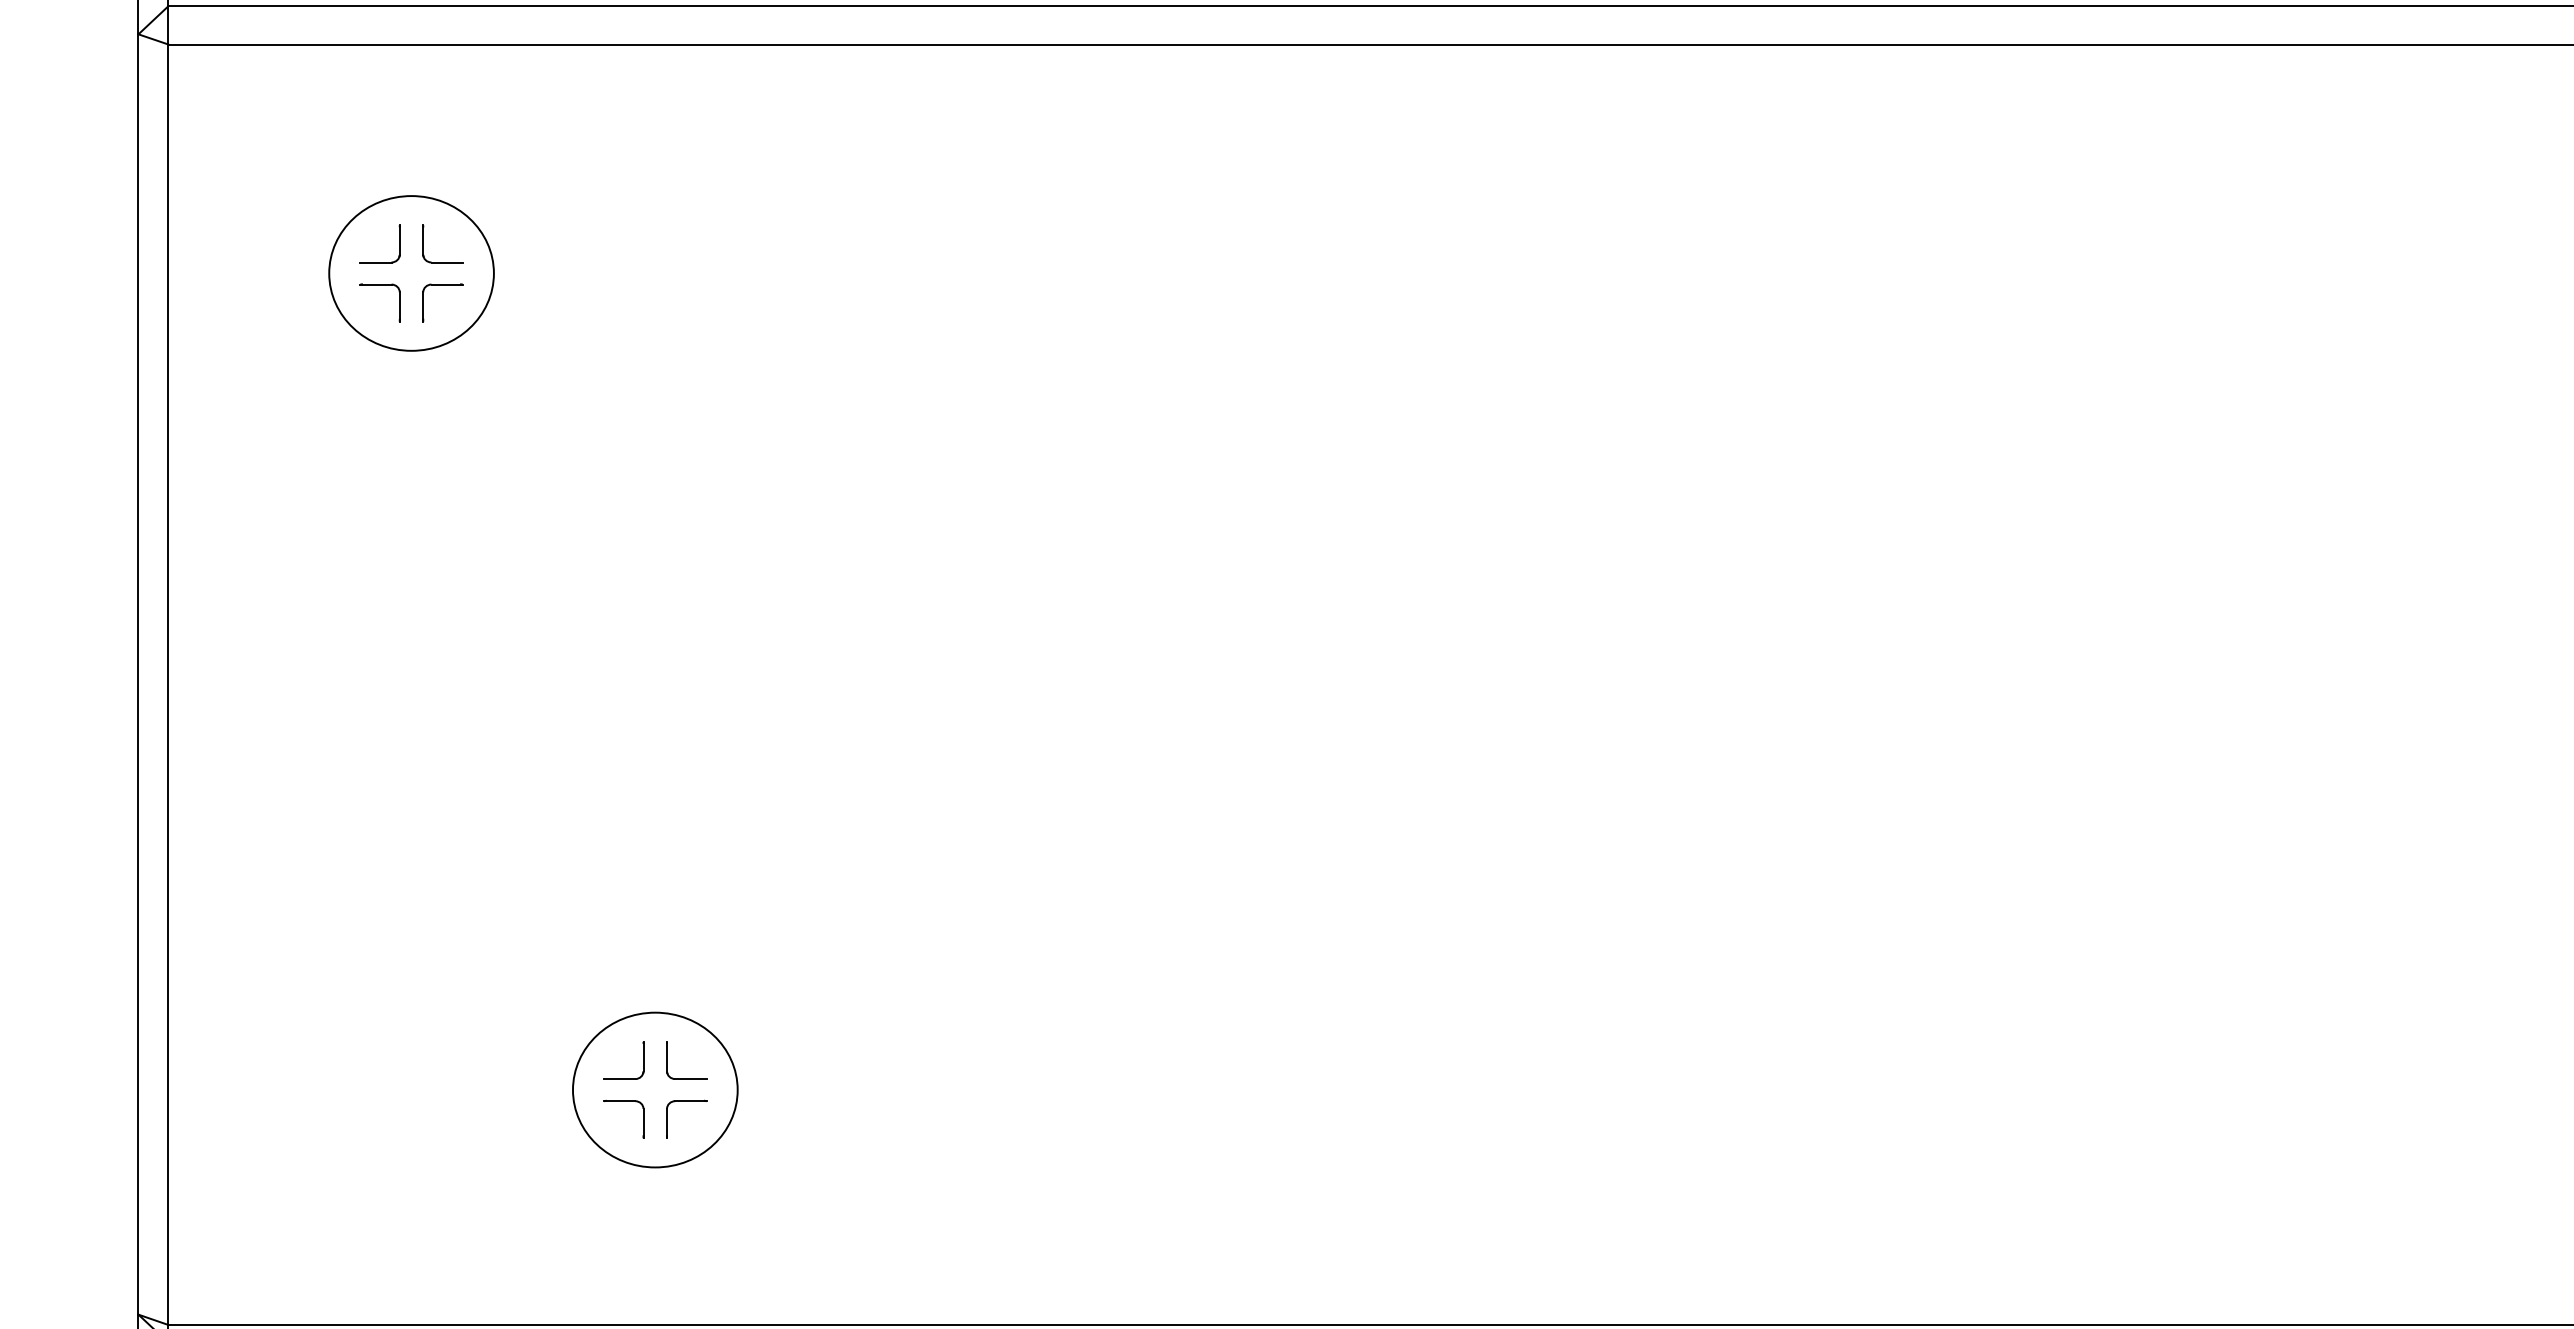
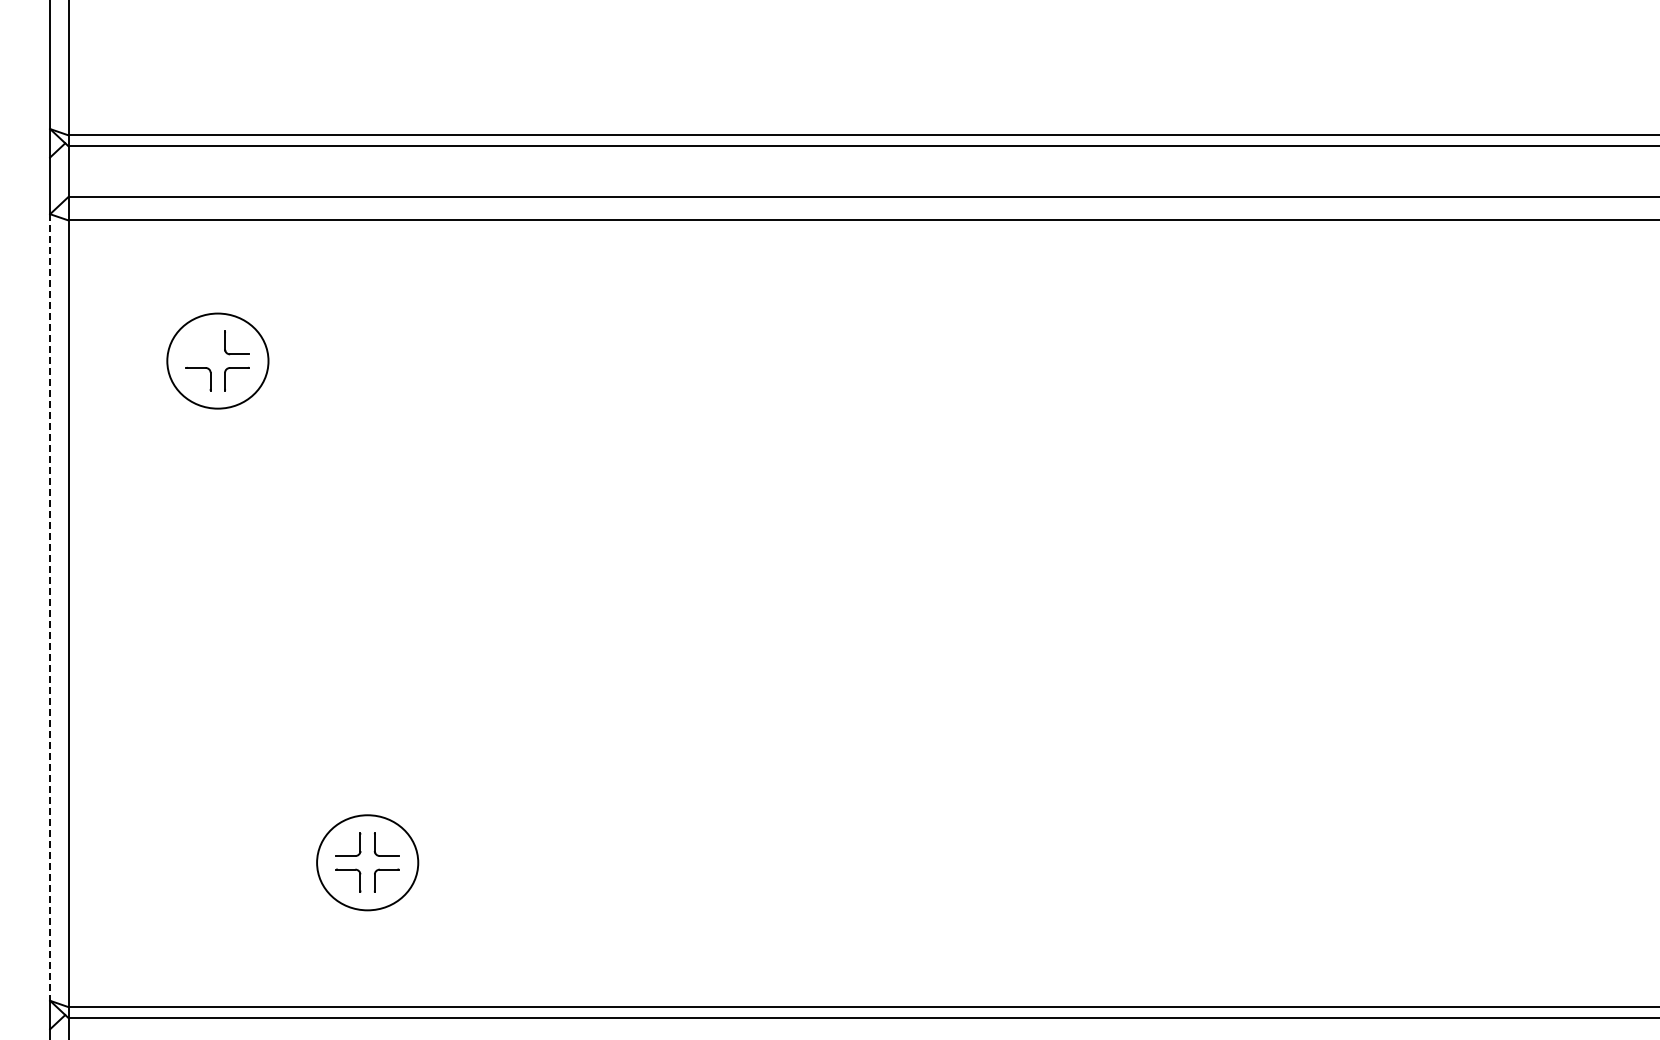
part: (379, 261) -> (198, 353), removed
line: (139, 676) -> (50, 608), solid -> dashed

